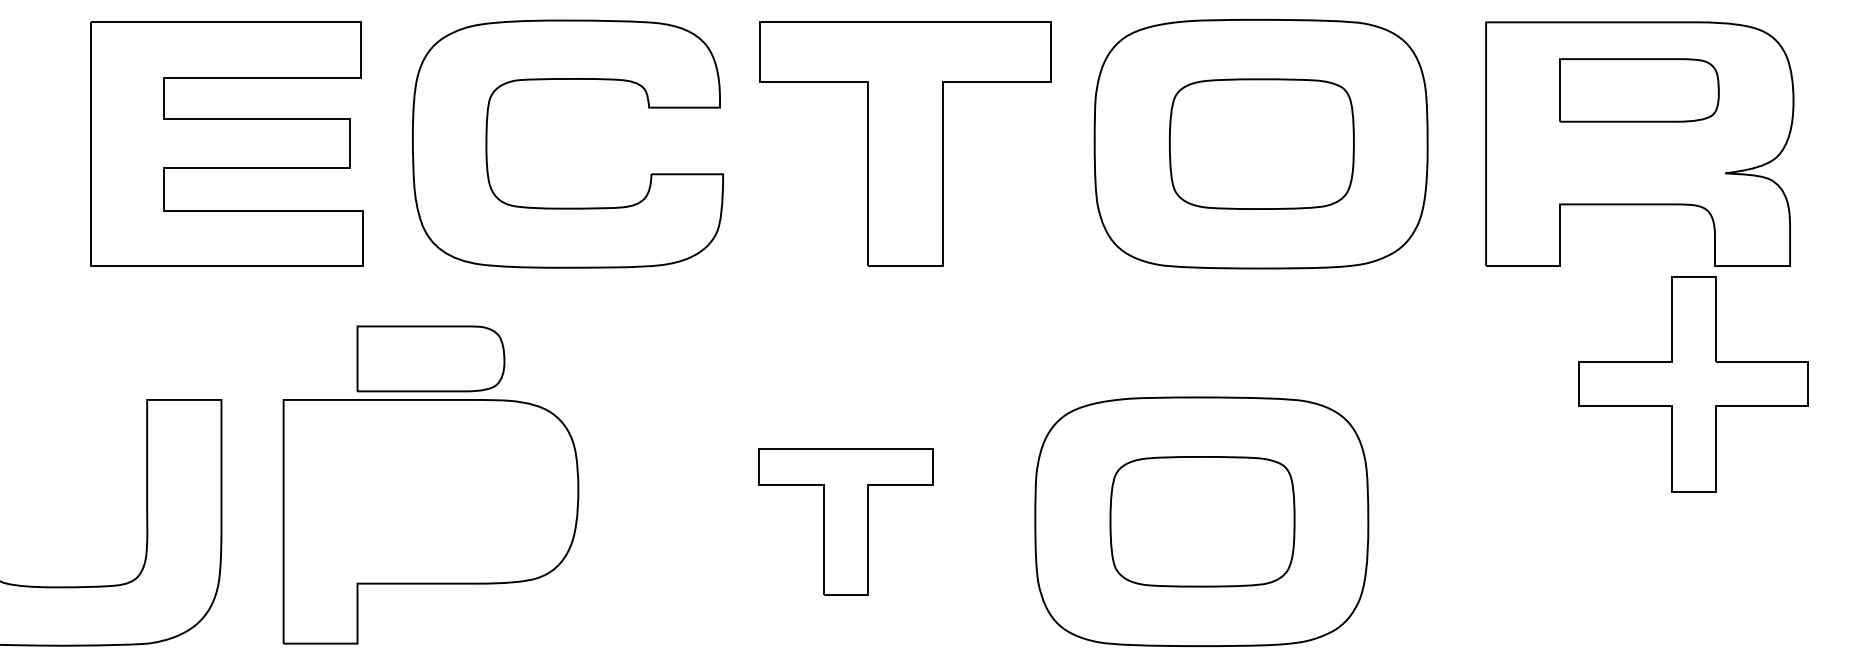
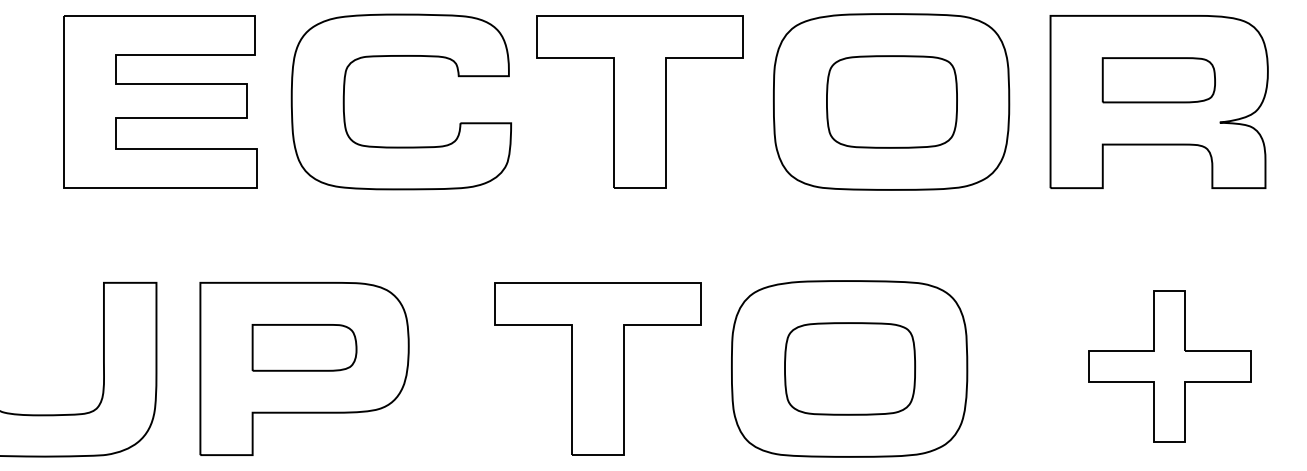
part: (1639, 90) -> (1159, 80), moved
part: (430, 358) -> (304, 347), moved
part: (1693, 384) -> (1169, 366), moved
part: (845, 521) -> (597, 368), size x1.67

